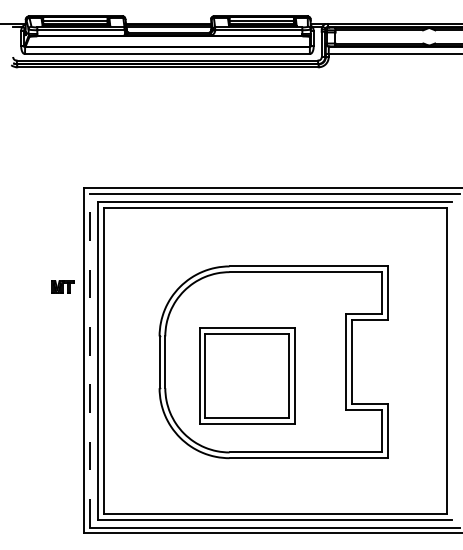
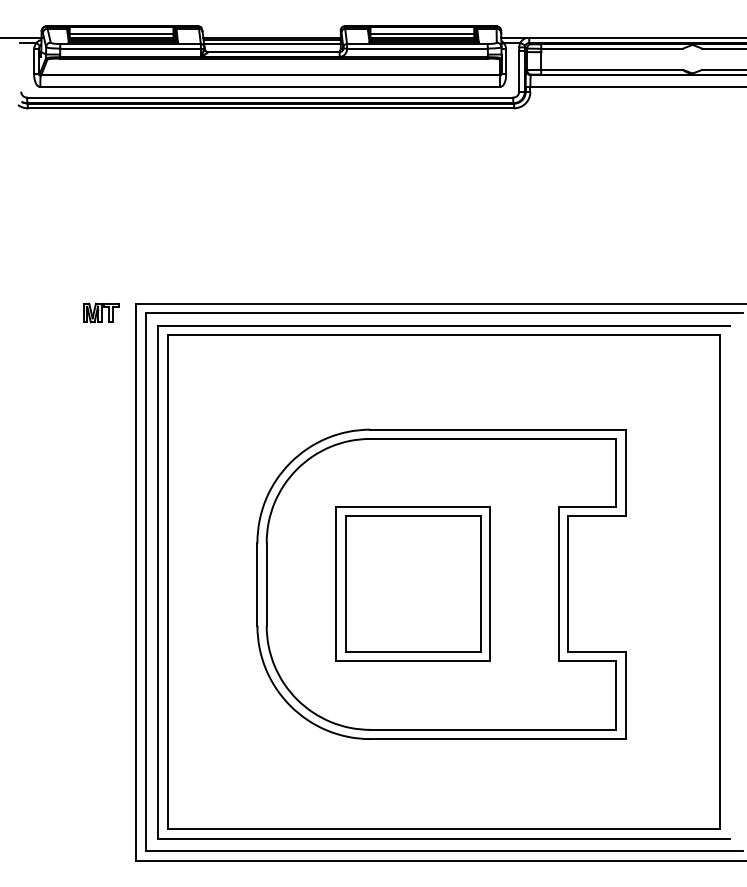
part: (62, 286) -> (100, 311), moved
line: (90, 360) -> (145, 581), dashed -> solid
part: (247, 375) -> (413, 583), moved

